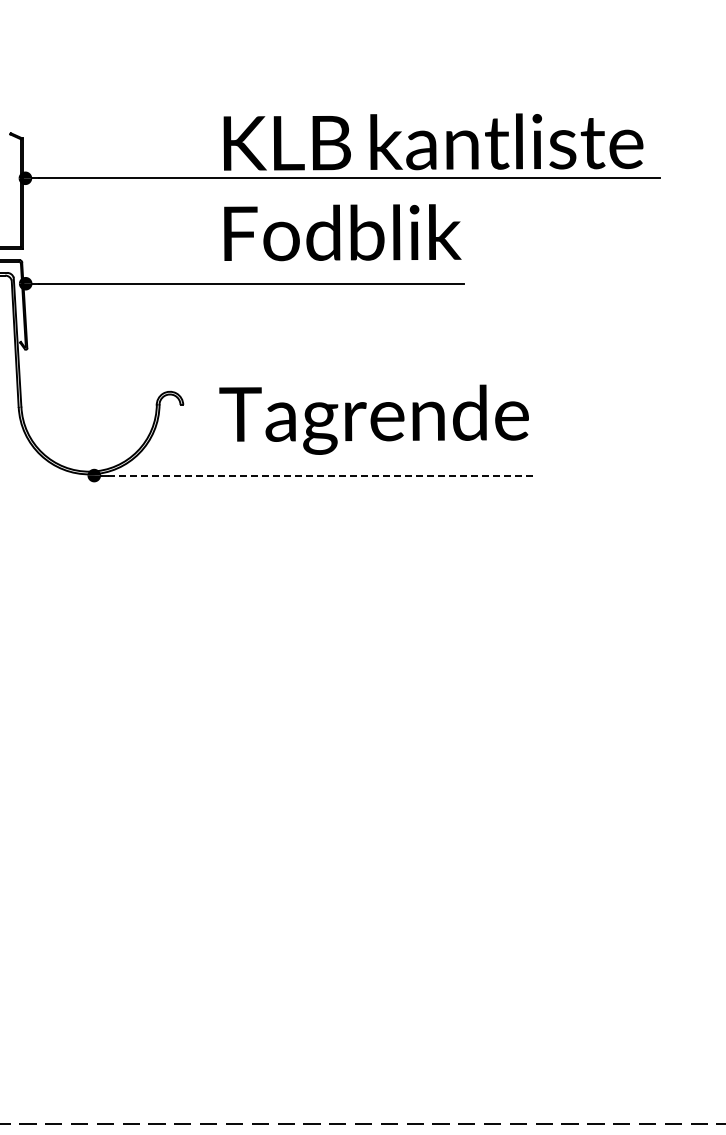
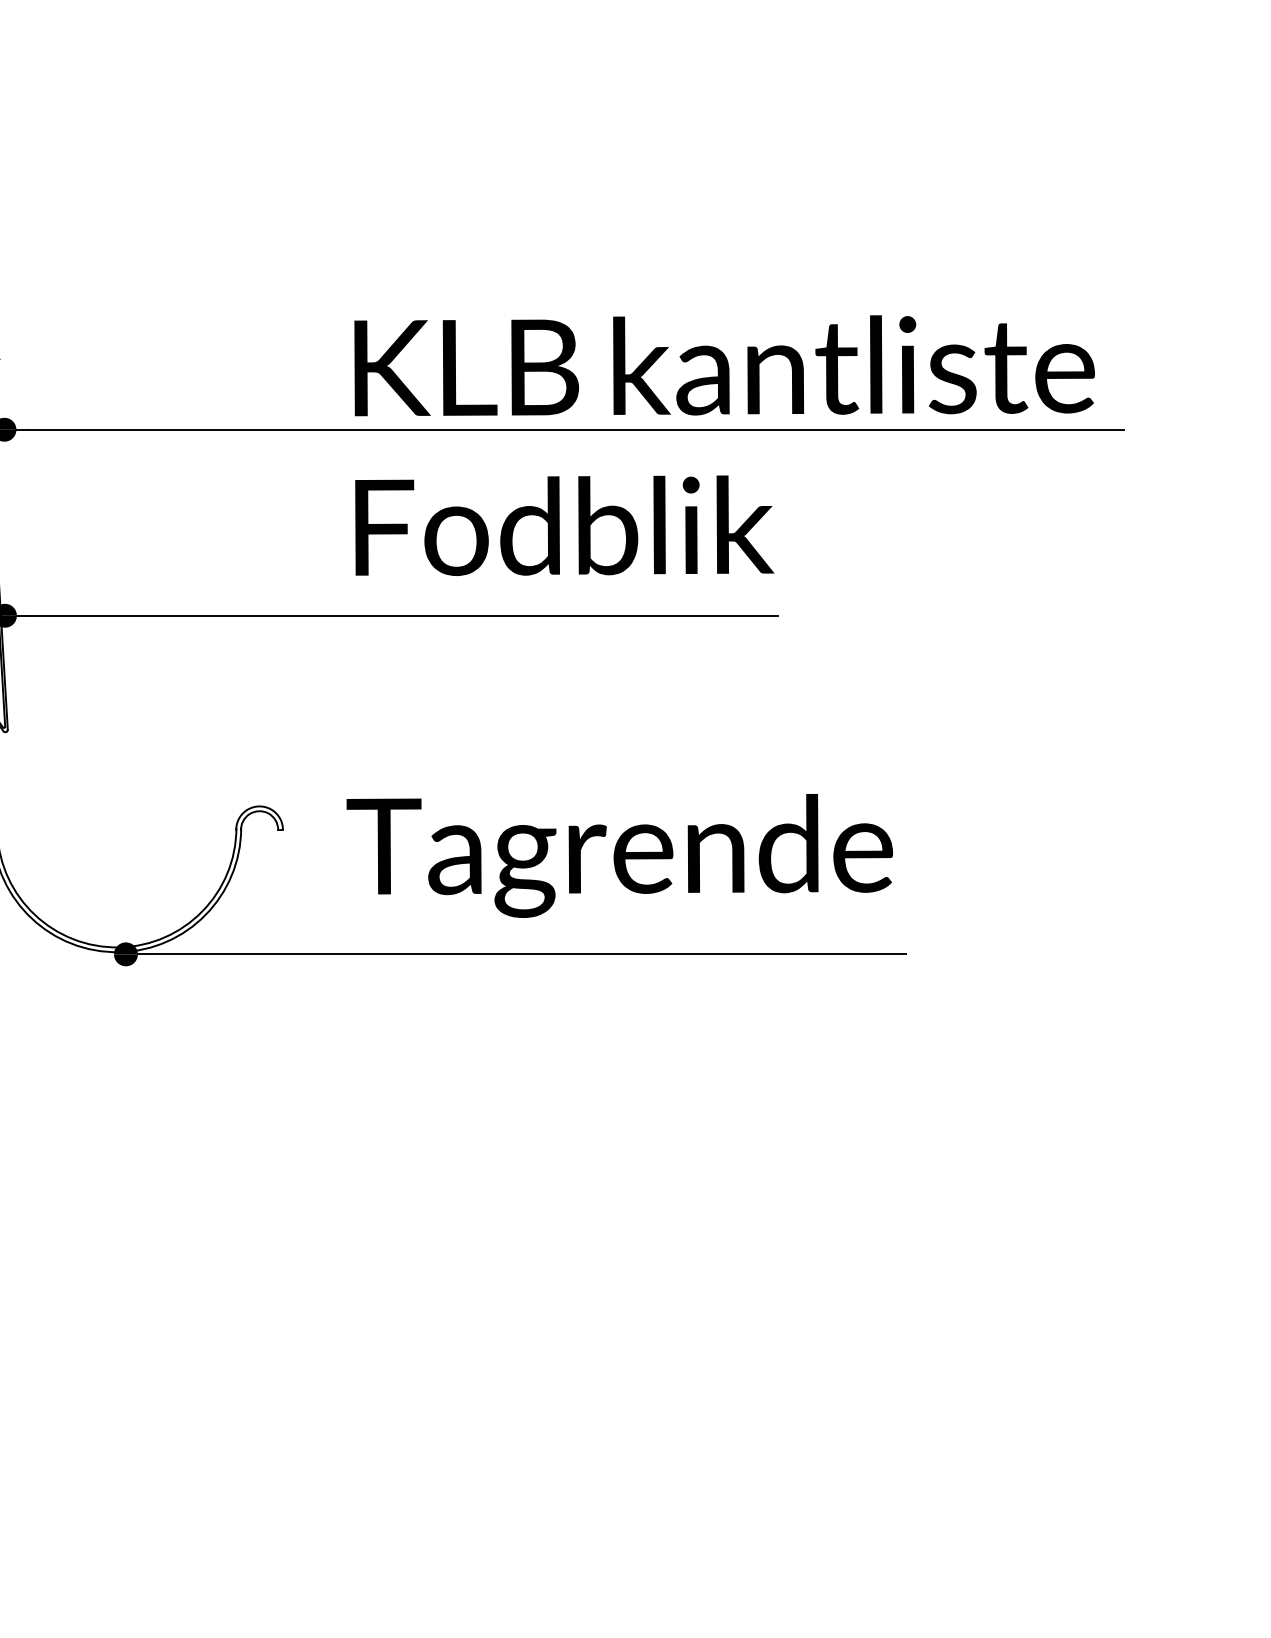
line: (322, 475) -> (528, 954), dashed -> solid

